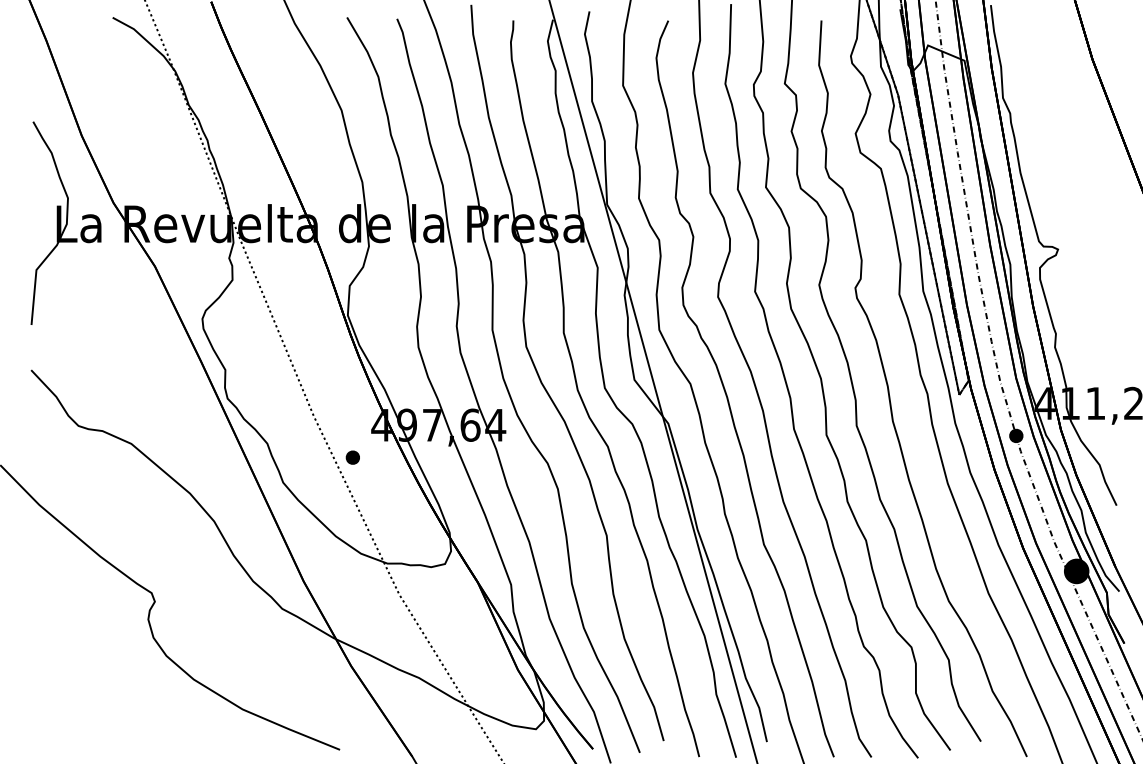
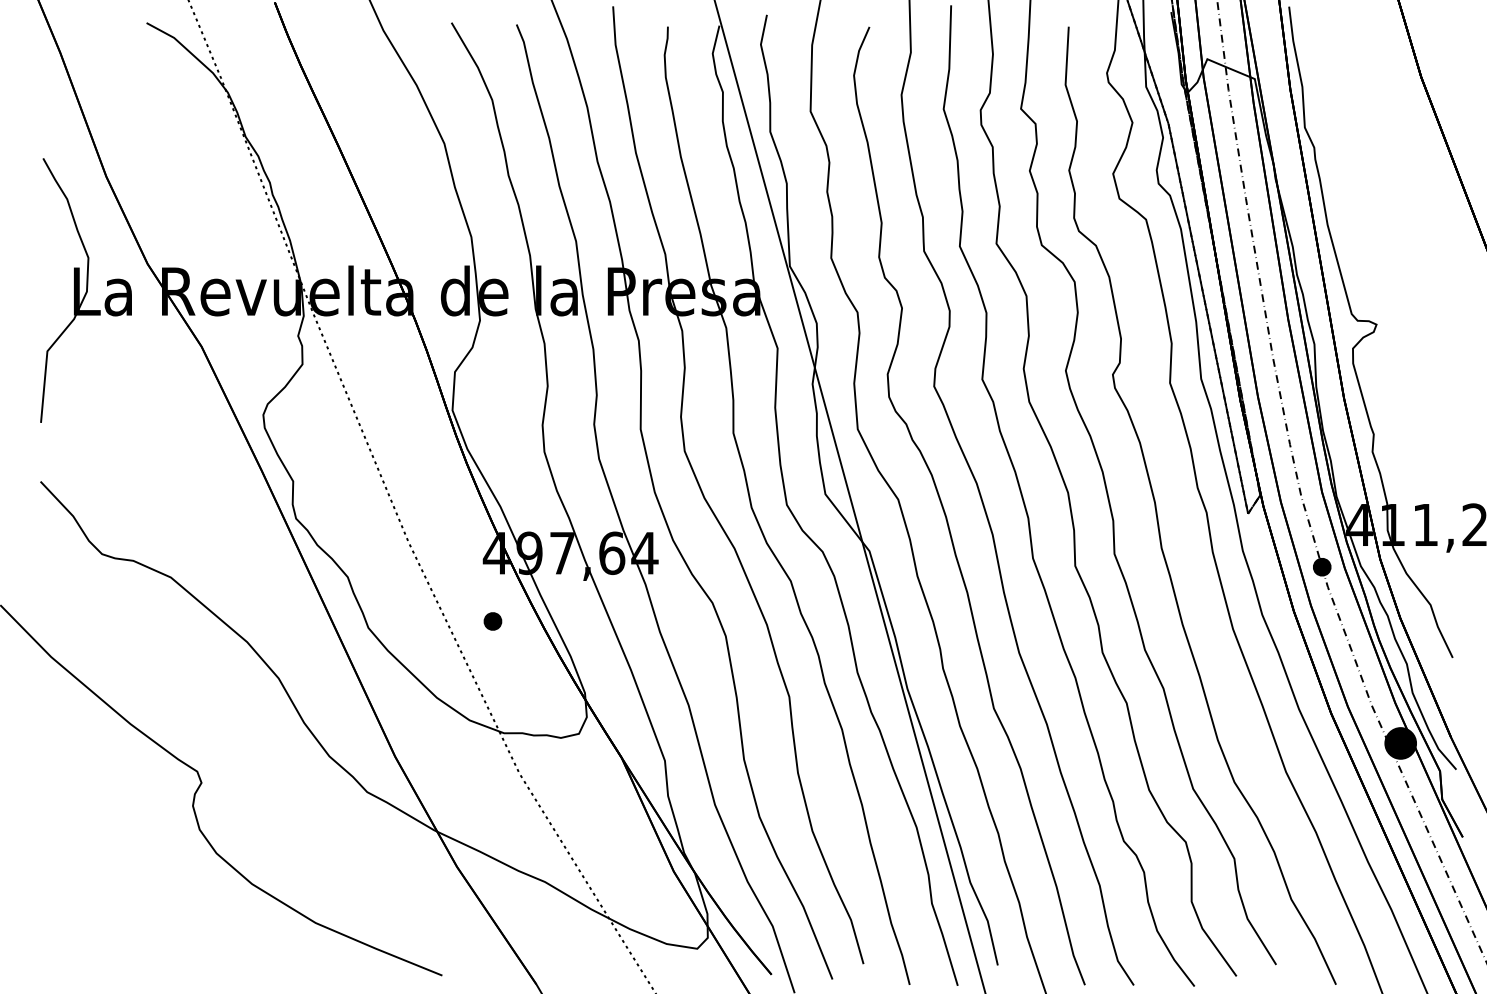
part: (352, 457) -> (492, 621), moved

